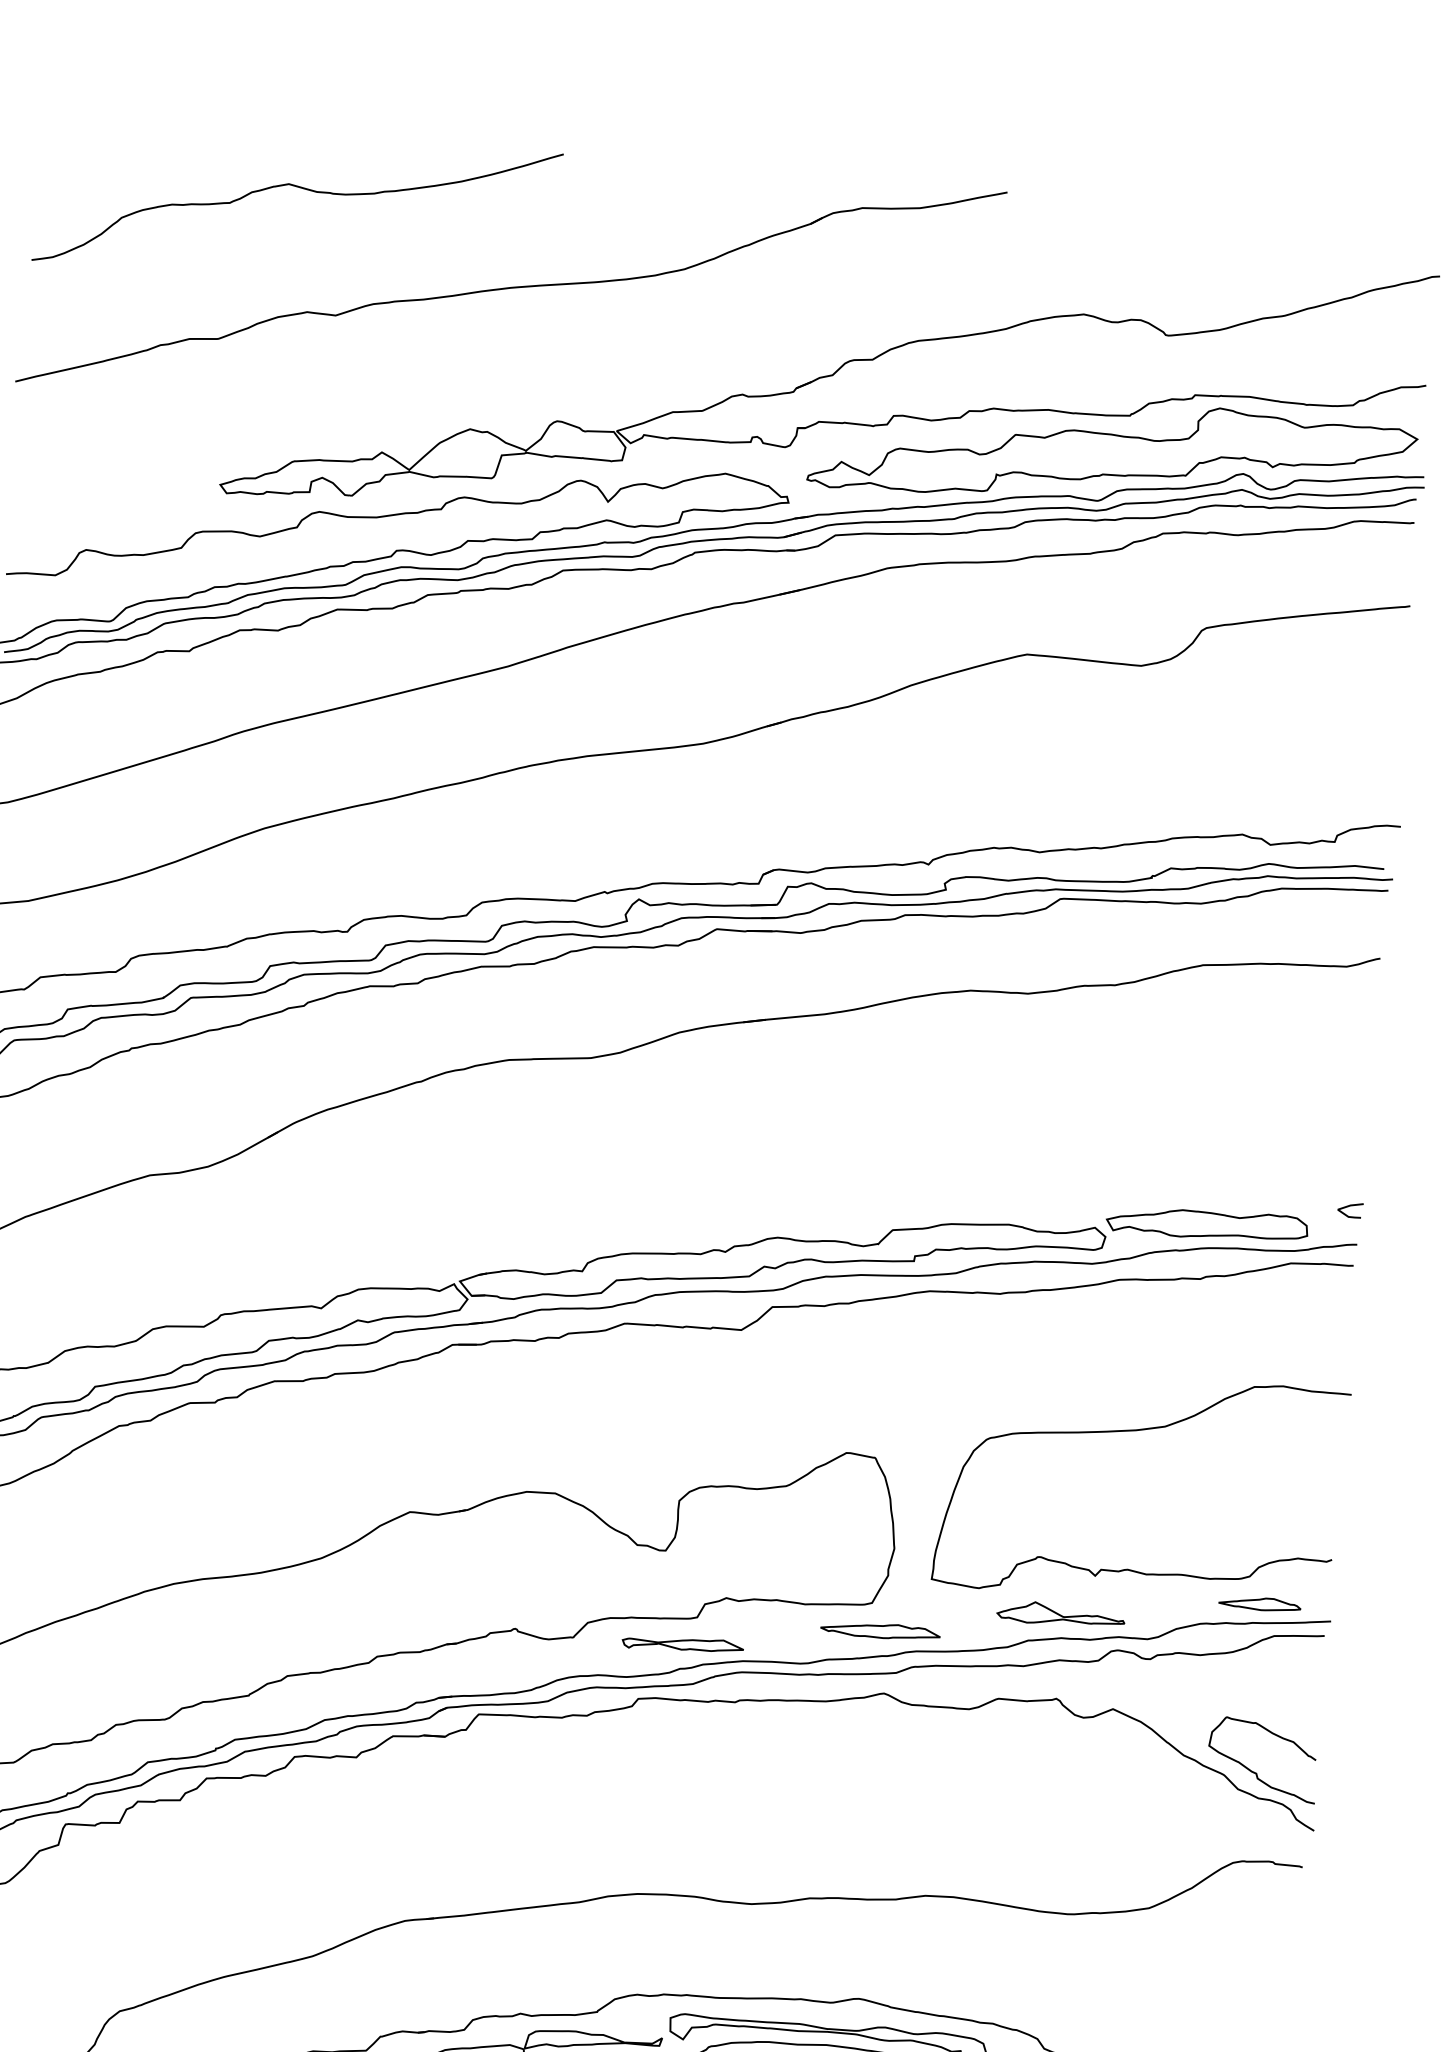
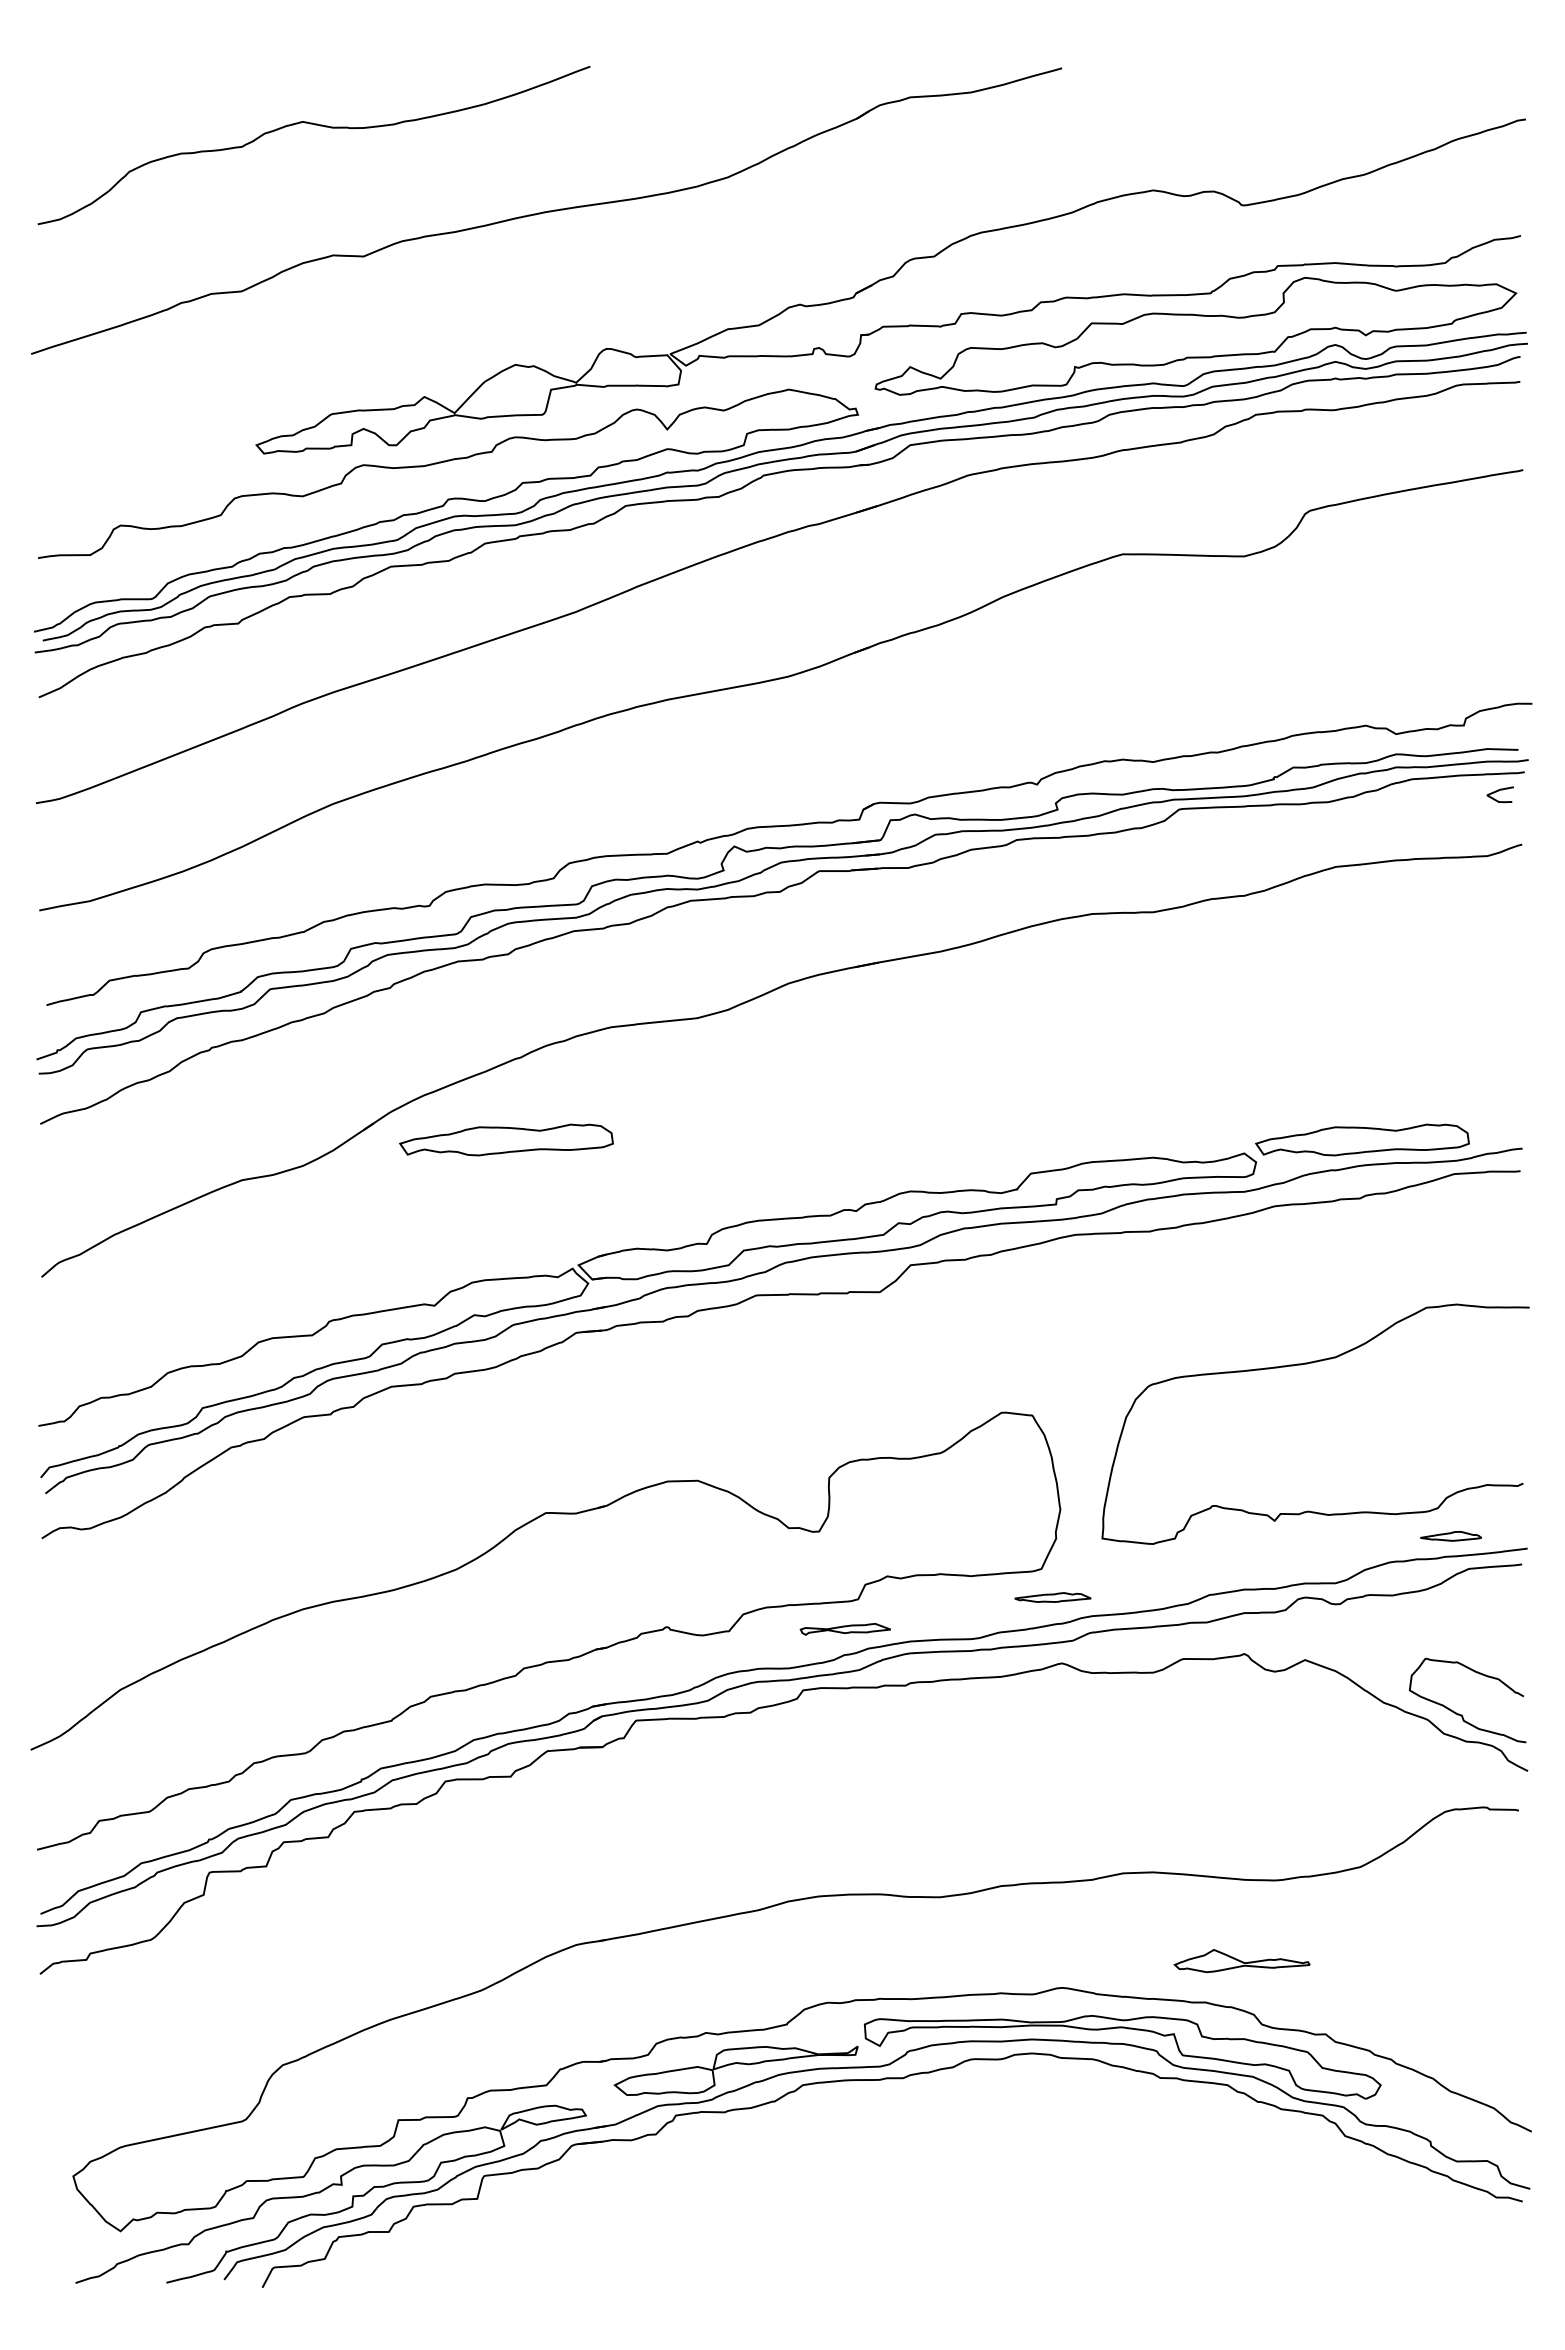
part: (401, 1157) -> (506, 1139), added
curve: (1349, 1207) -> (1499, 791), moved
part: (1259, 1604) -> (1450, 1536), size x0.7
part: (1060, 1615) -> (1241, 1961), moved
part: (880, 1630) -> (1052, 1597), size x0.6
part: (682, 1644) -> (845, 1629), size x0.7

